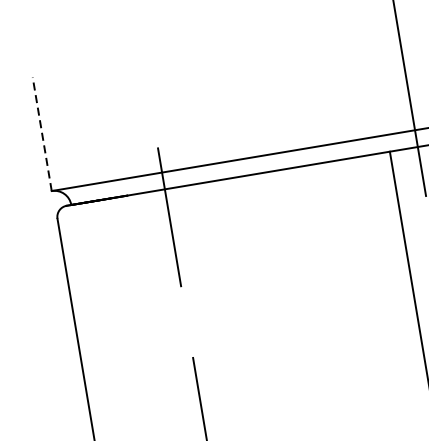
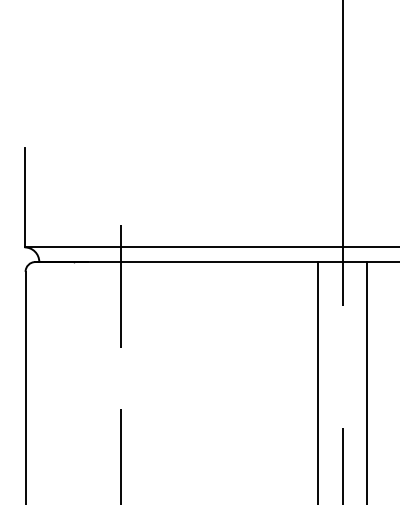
line: (42, 134) -> (24, 197), dashed -> solid

